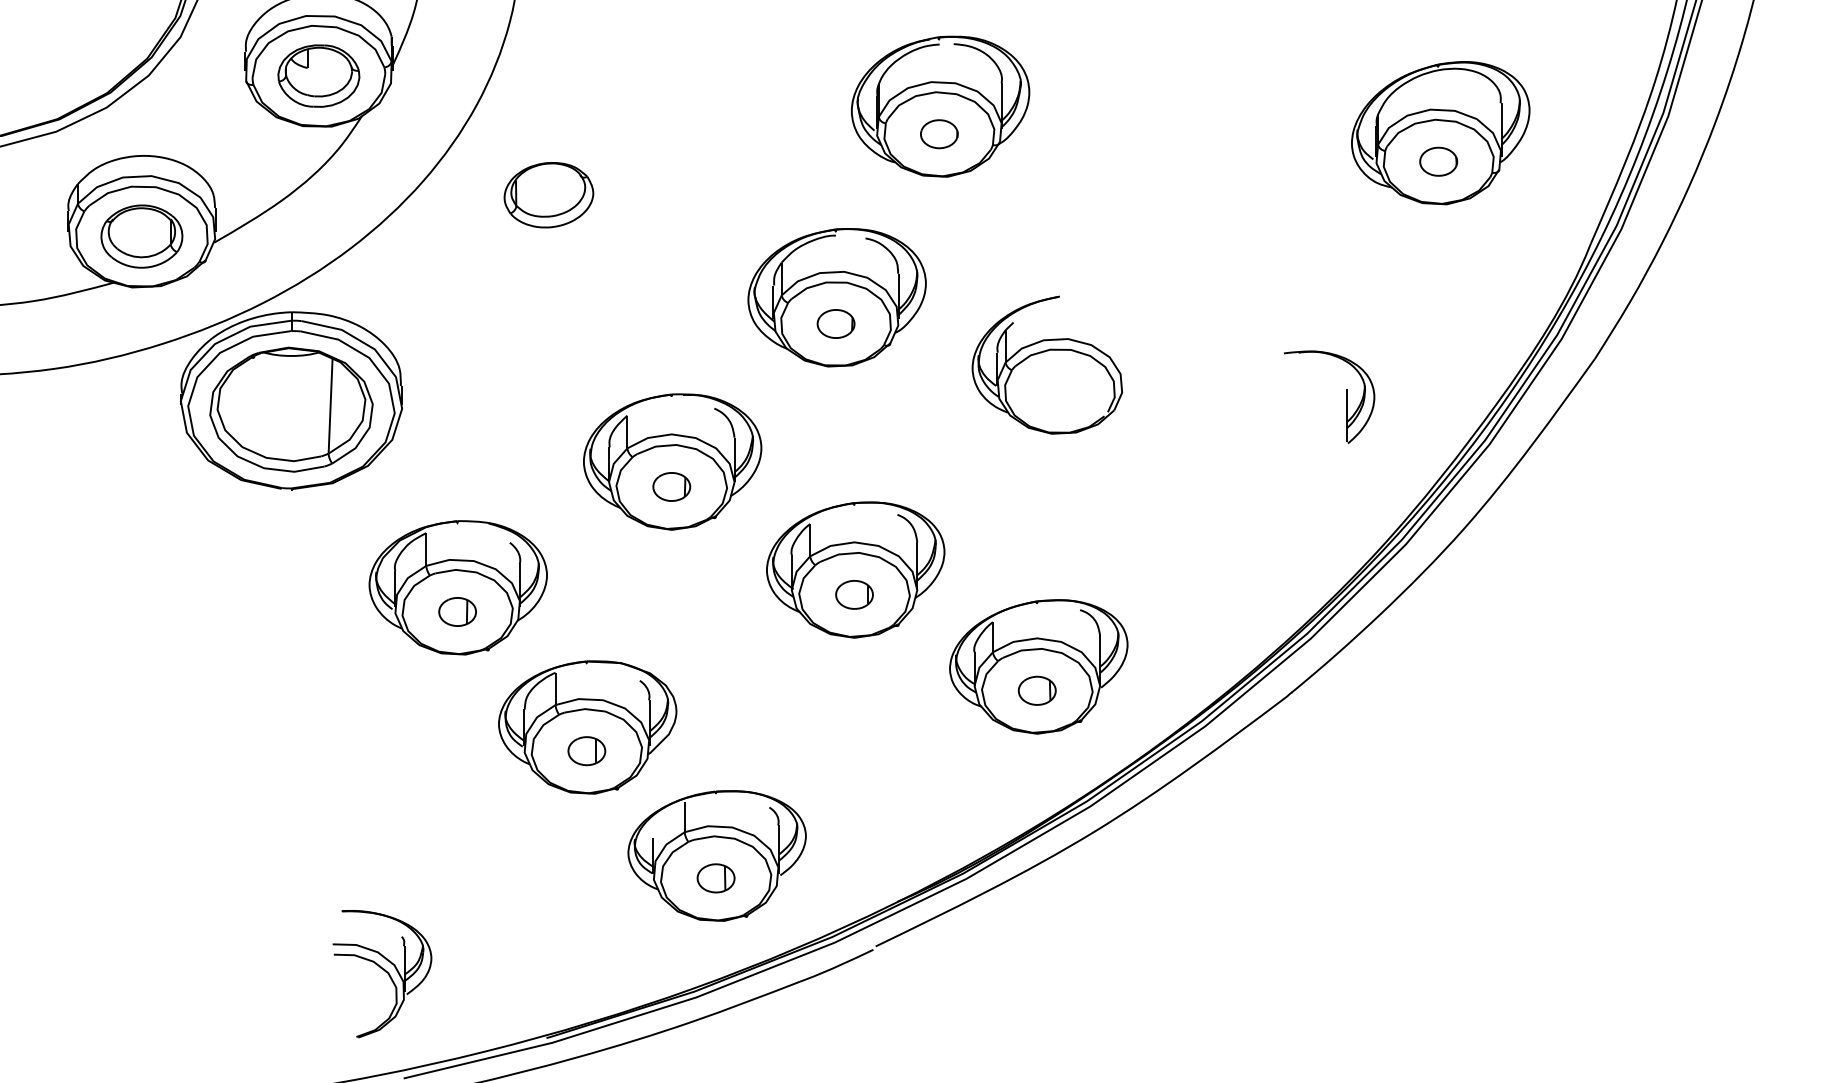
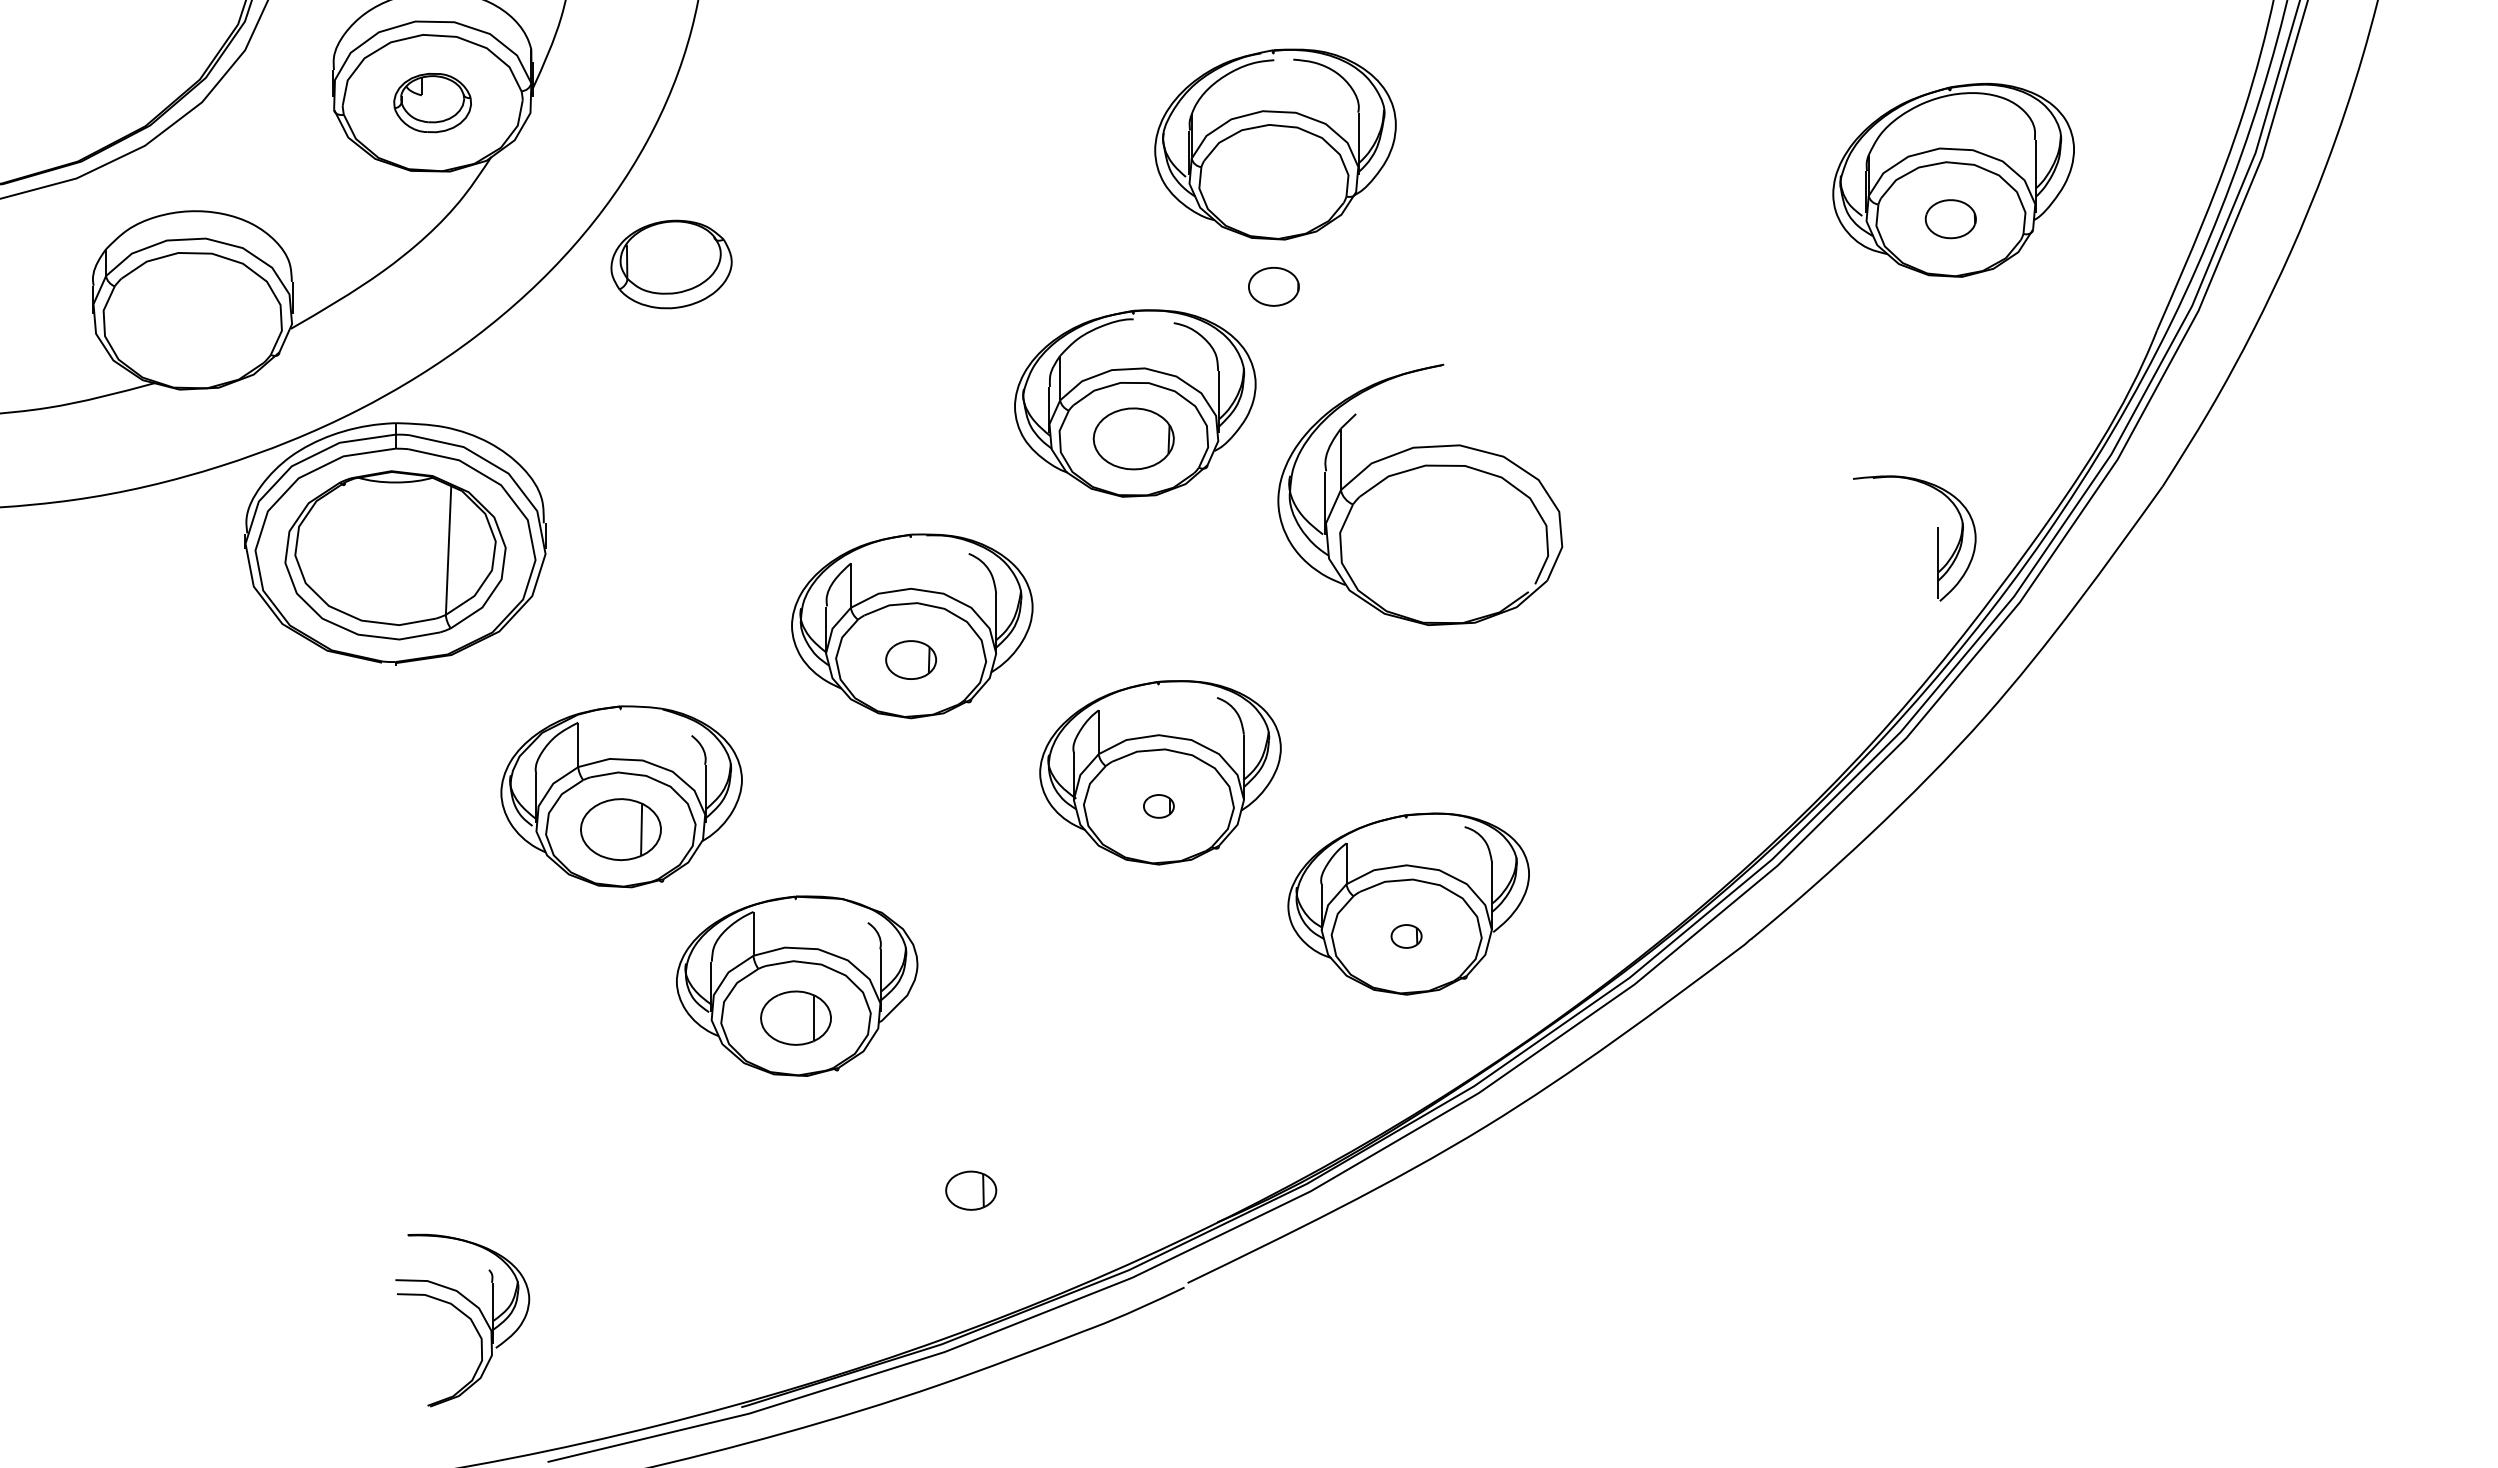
part: (318, 75) -> (432, 102), size x0.7
part: (939, 133) -> (1273, 286), moved
part: (548, 195) -> (671, 264), moved
part: (141, 236) -> (192, 320), removed
part: (835, 324) -> (1133, 439), size x1.6
part: (1047, 364) -> (1420, 494), size x1.4
part: (1346, 397) -> (1937, 538), moved
part: (854, 594) -> (1158, 806), size x0.6
part: (457, 611) -> (620, 829), size x1.6
part: (1037, 690) -> (1406, 936), size x0.6
part: (586, 751) -> (795, 1018), size x1.4
part: (717, 856) -> (972, 1160), removed
part: (382, 974) -> (462, 1320), moved

